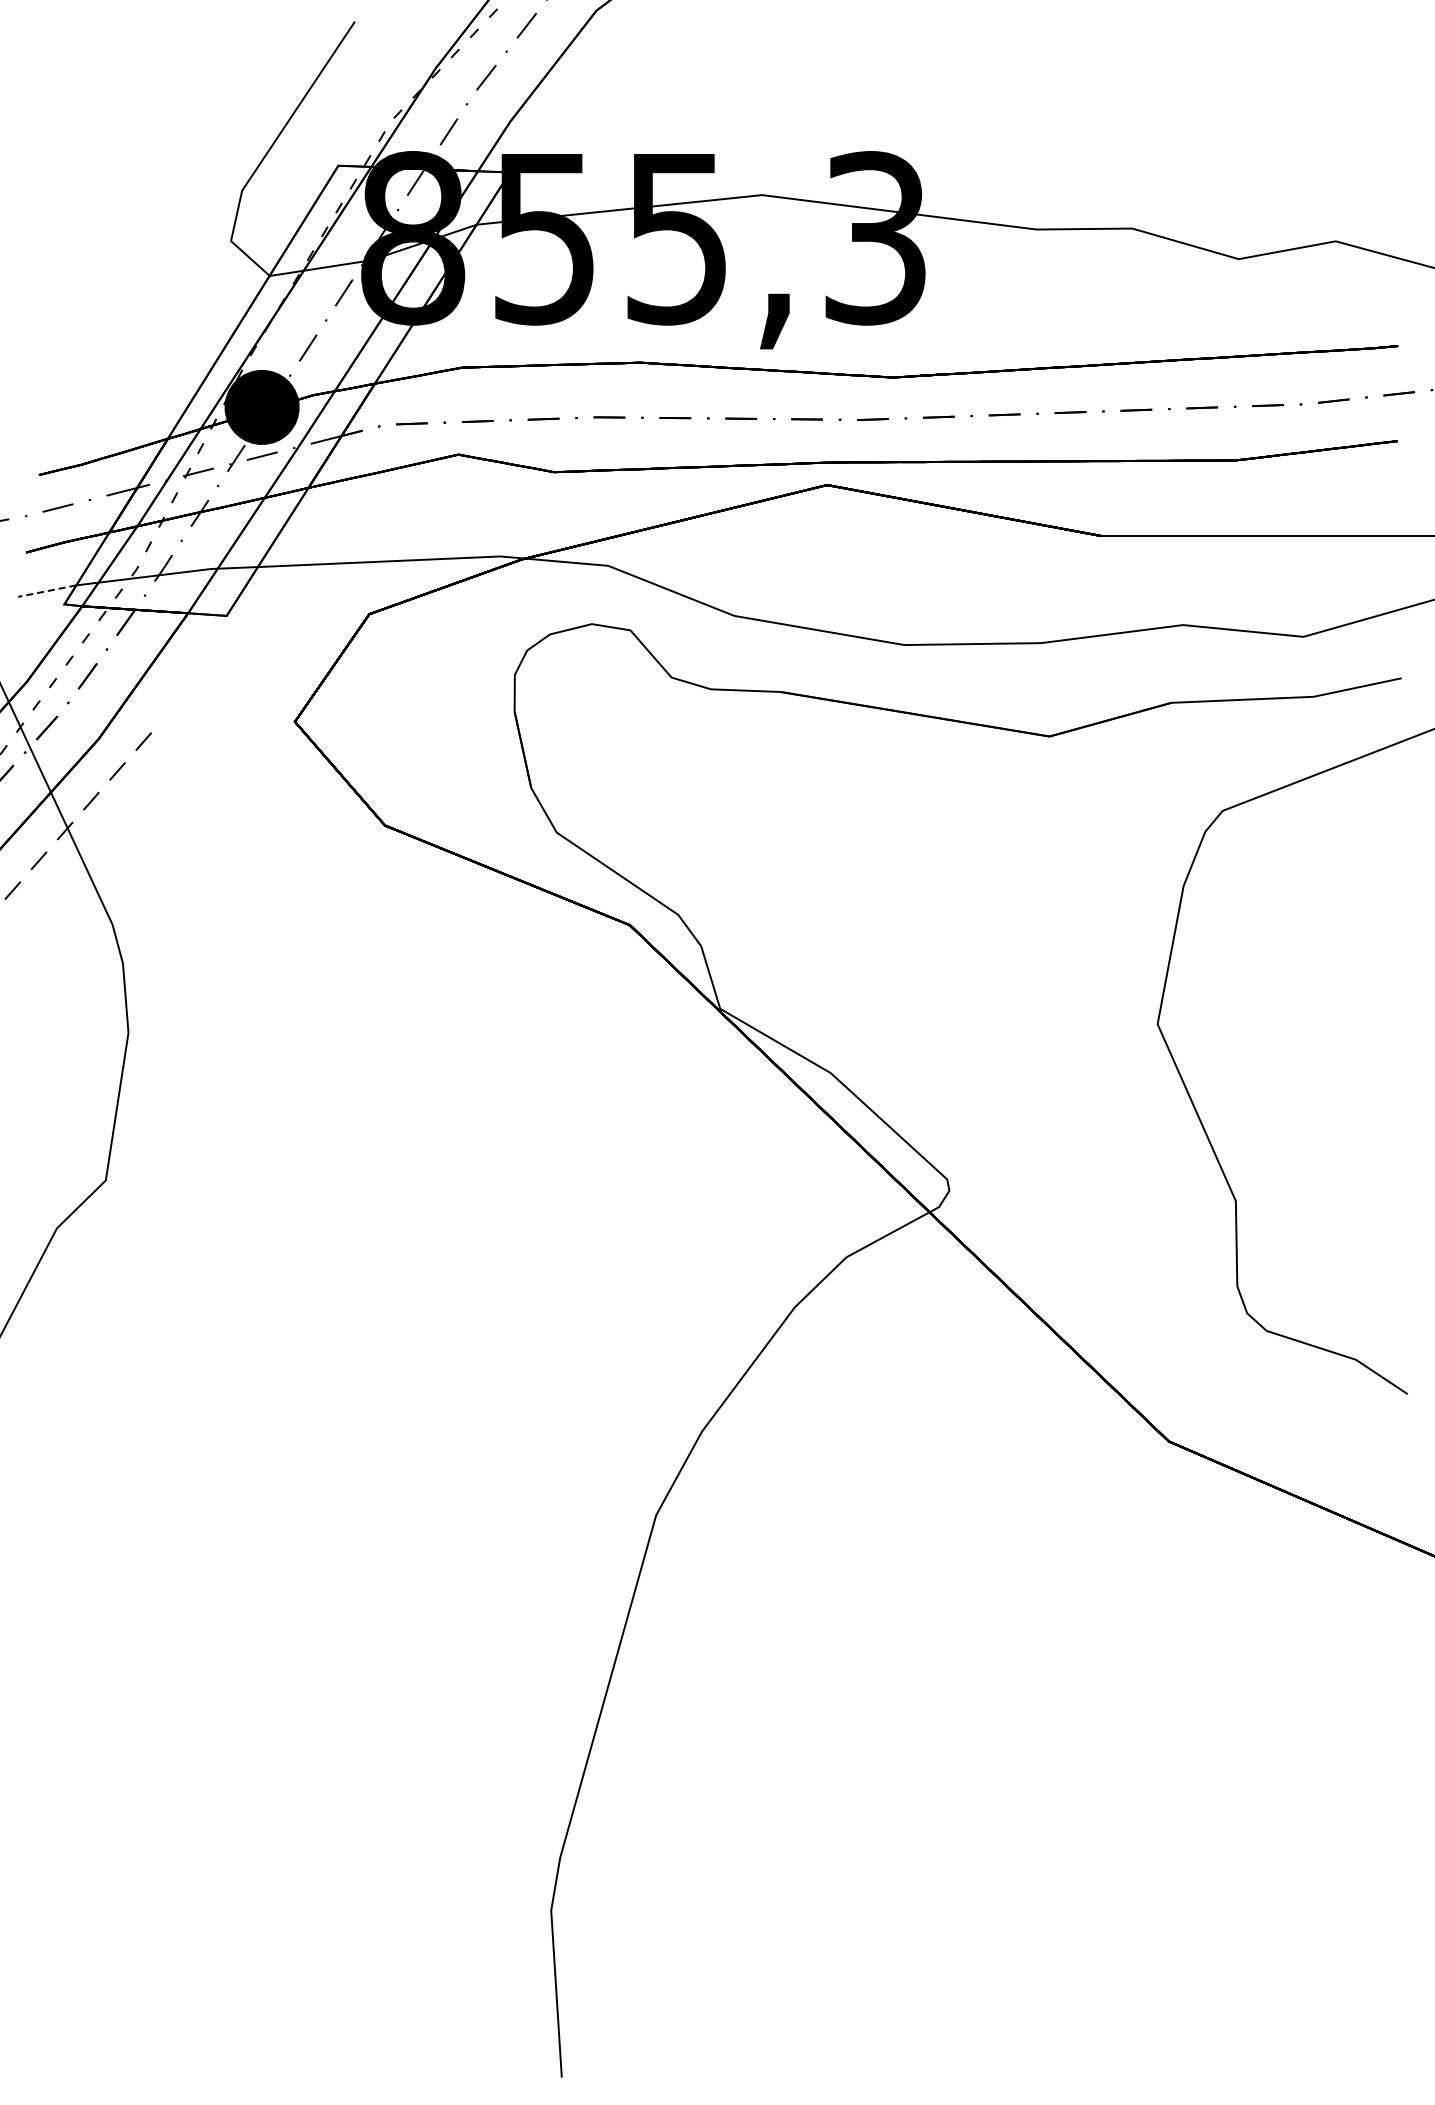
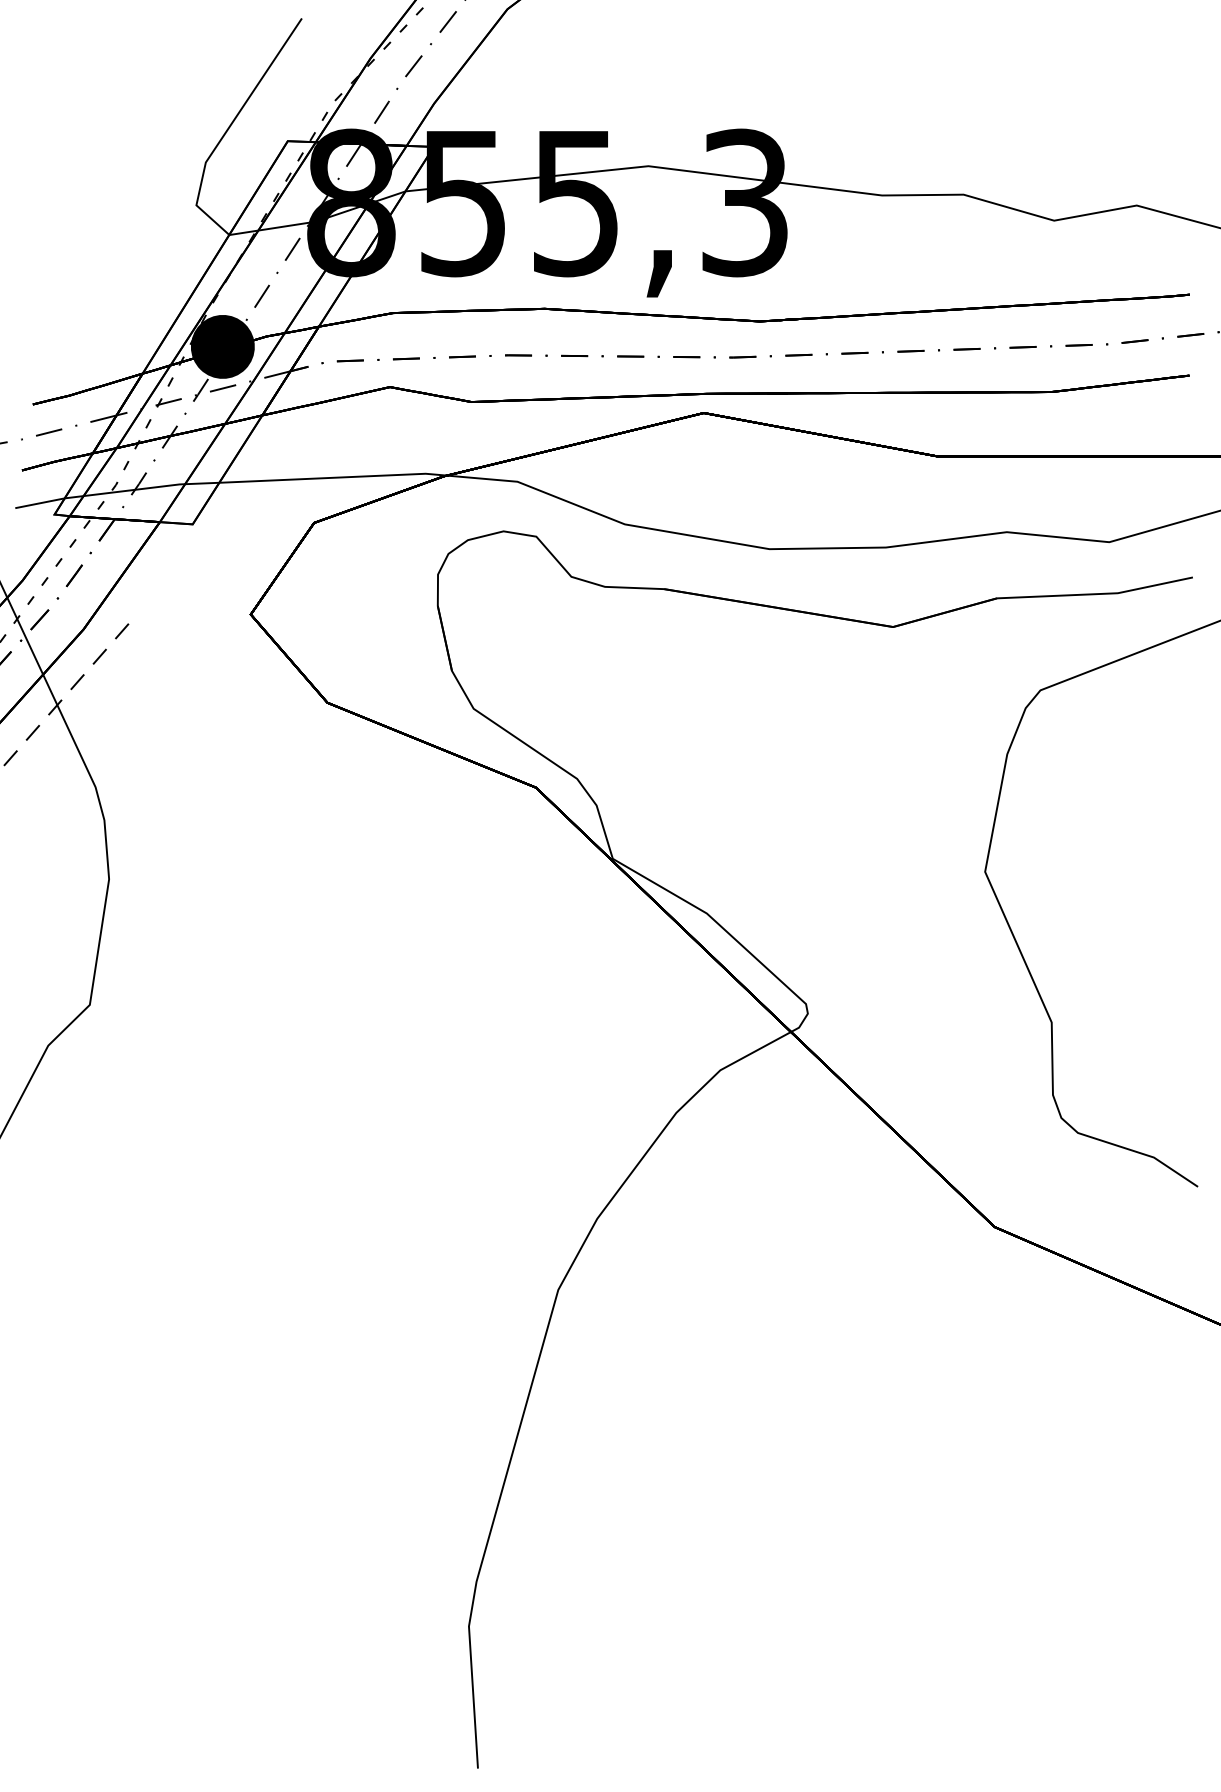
line: (47, 591) -> (40, 503), dashed -> solid

